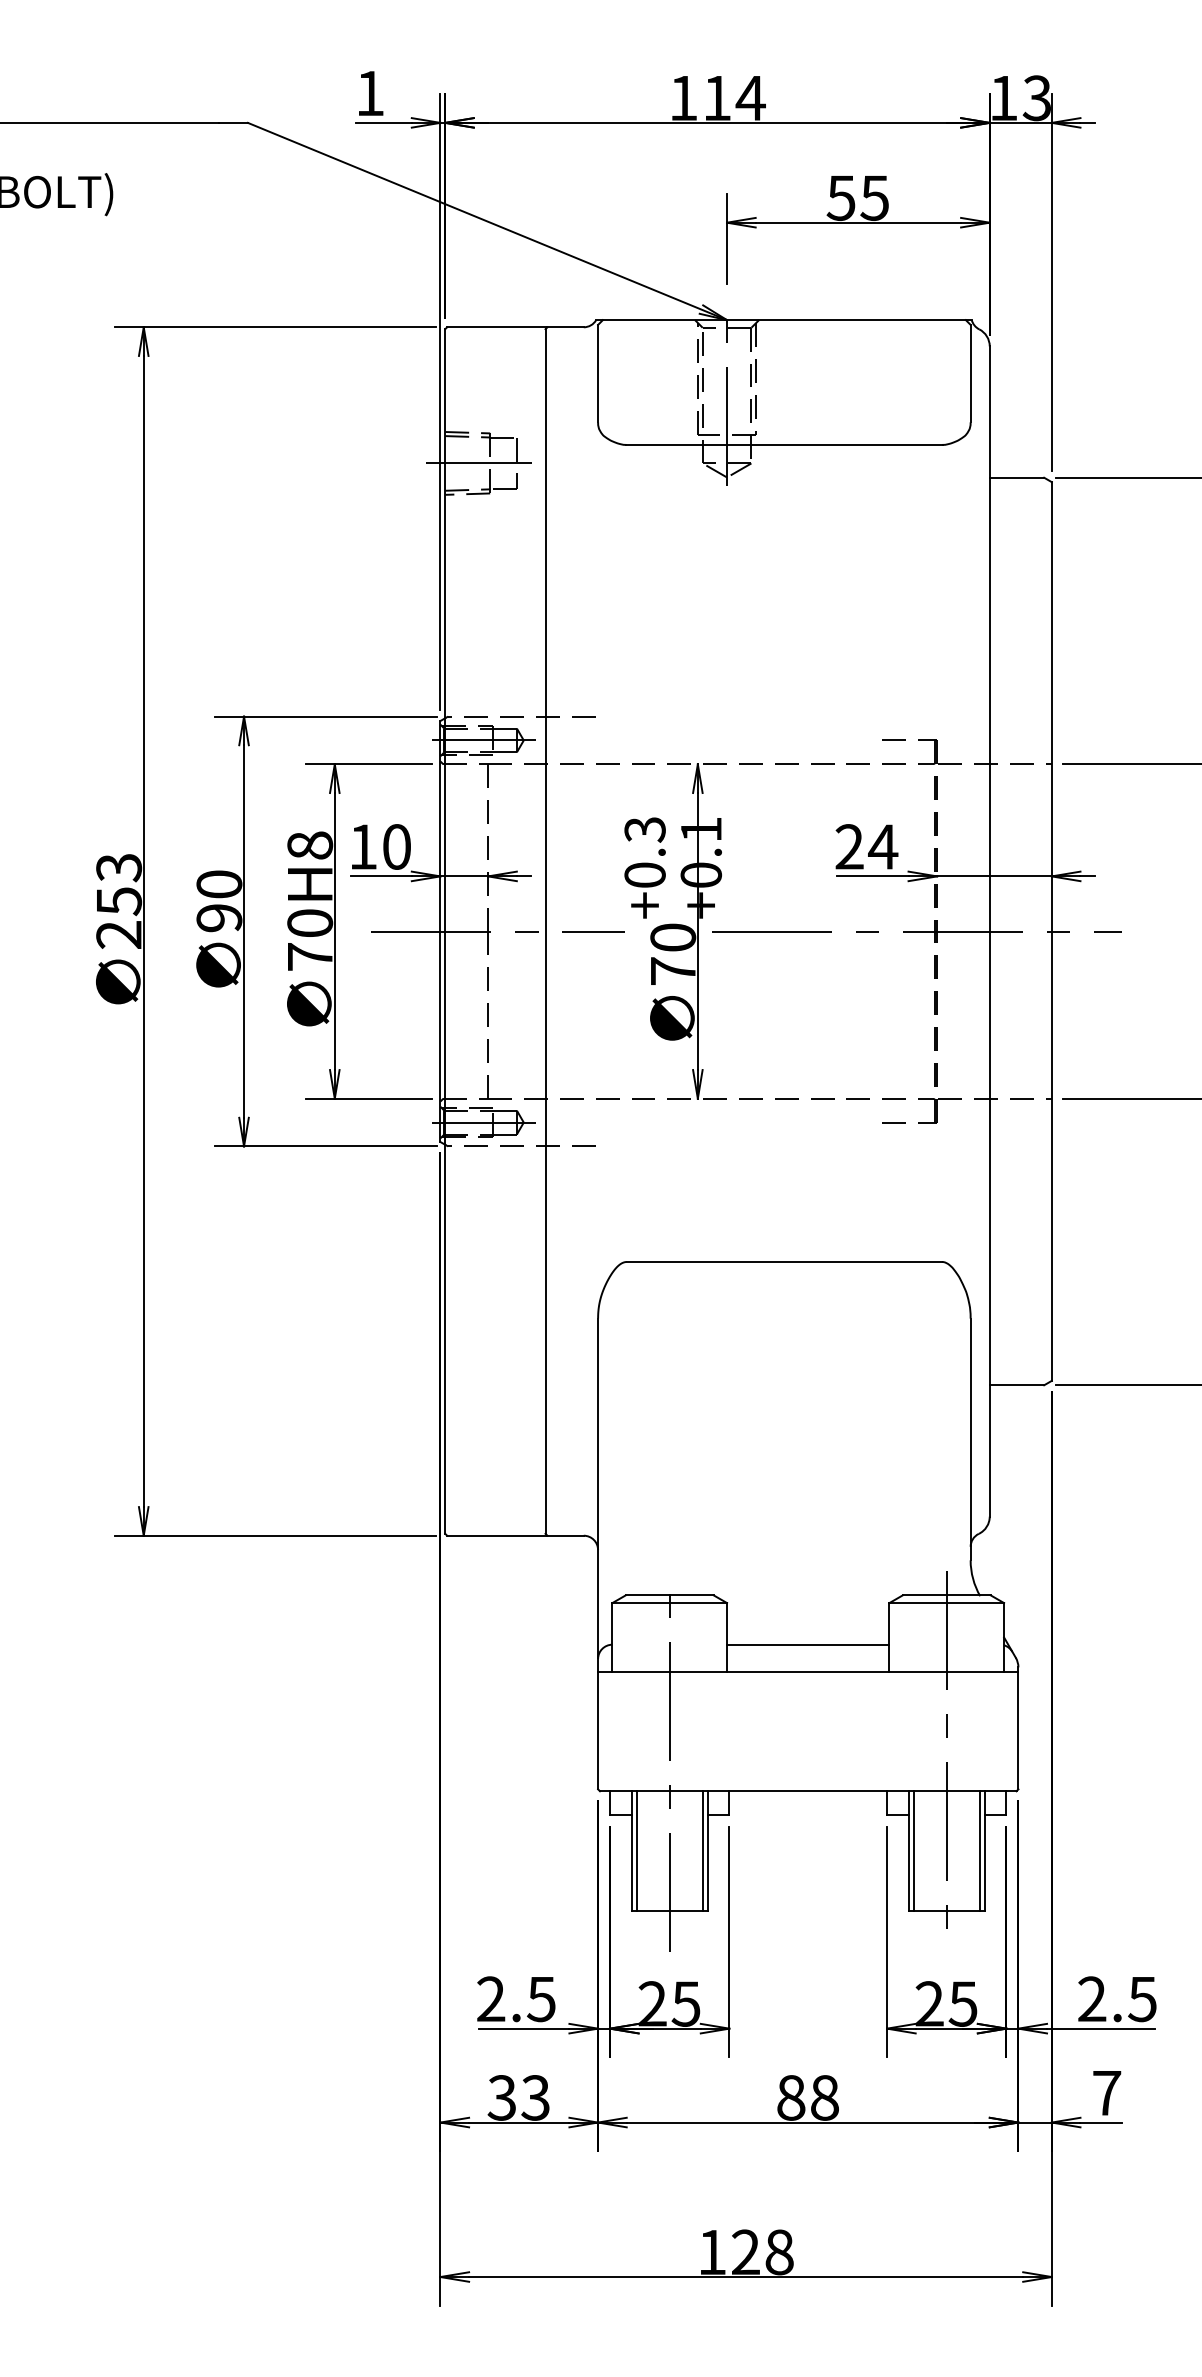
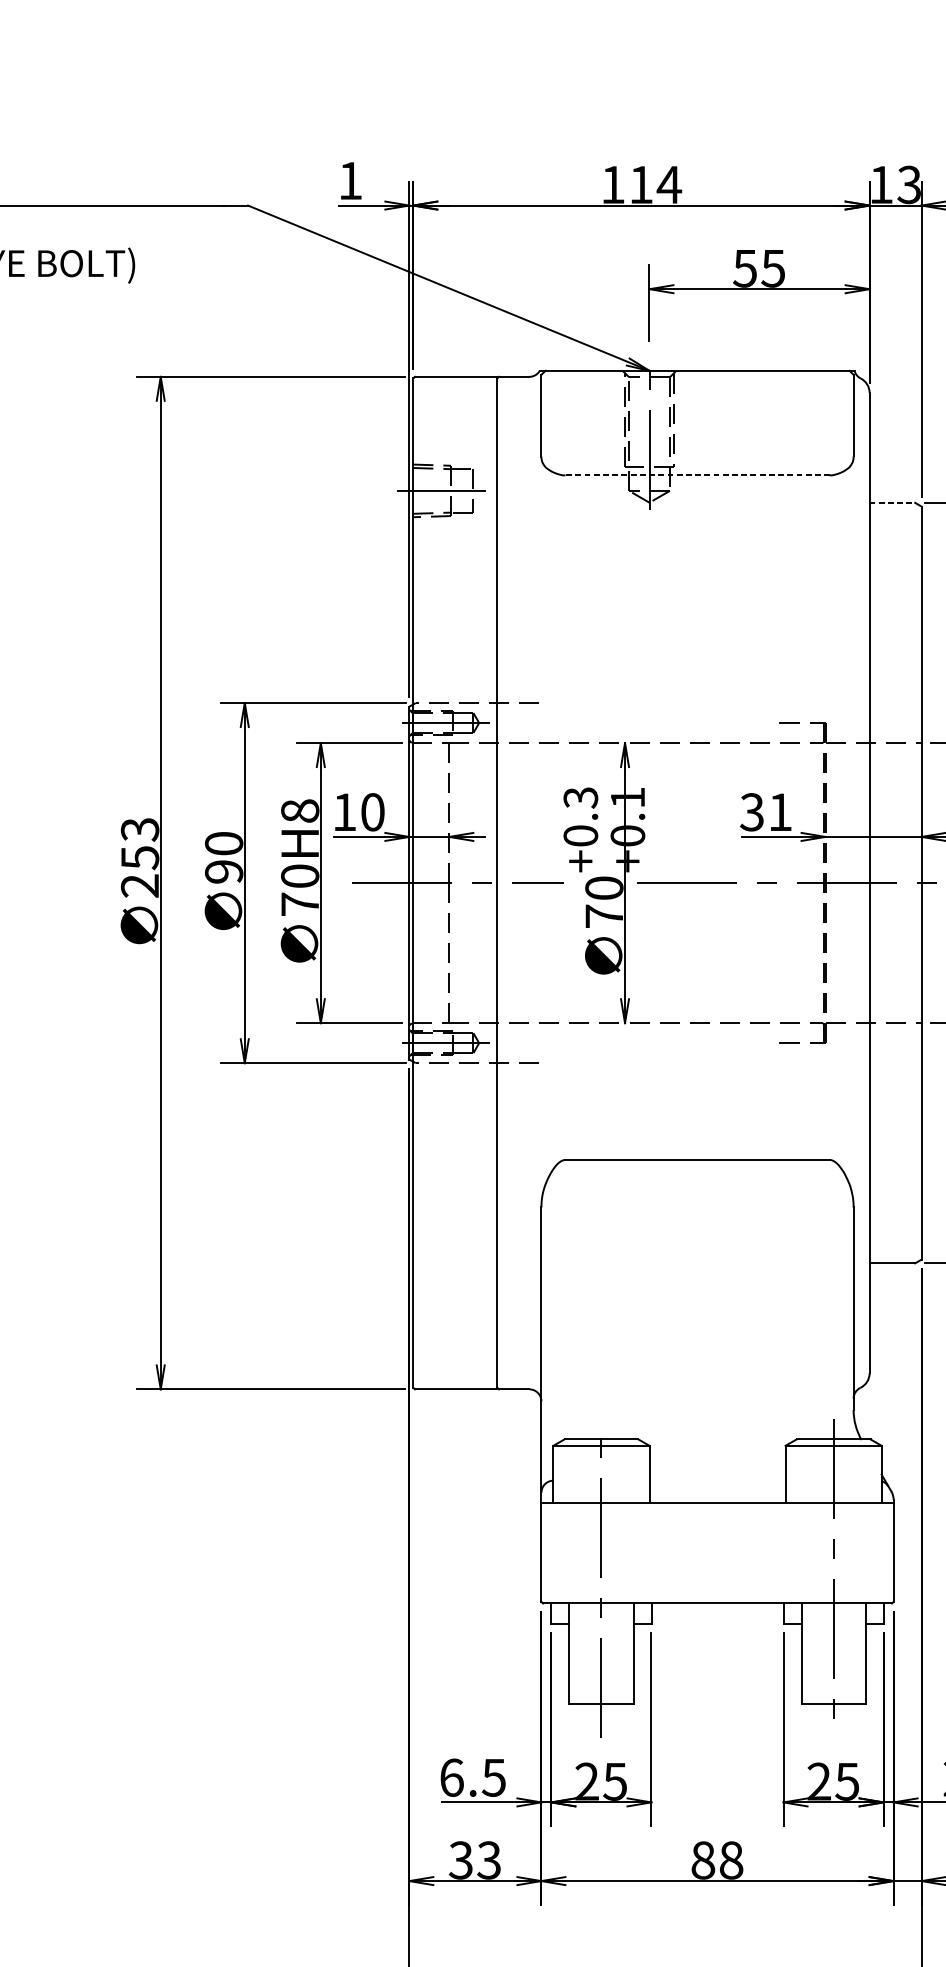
line: (783, 444) -> (696, 475), solid -> dashed
line: (1017, 477) -> (892, 502), solid -> dashed
text: (866, 846) -> (766, 811), 24 -> 31
line: (808, 1644) -> (717, 1480), removed
line: (636, 1850) -> (573, 1653), removed
line: (702, 1850) -> (628, 1653), removed
line: (913, 1850) -> (805, 1653), removed
line: (979, 1850) -> (861, 1653), removed
text: (491, 1999) -> (452, 1777), 2.5 -> 6.5

